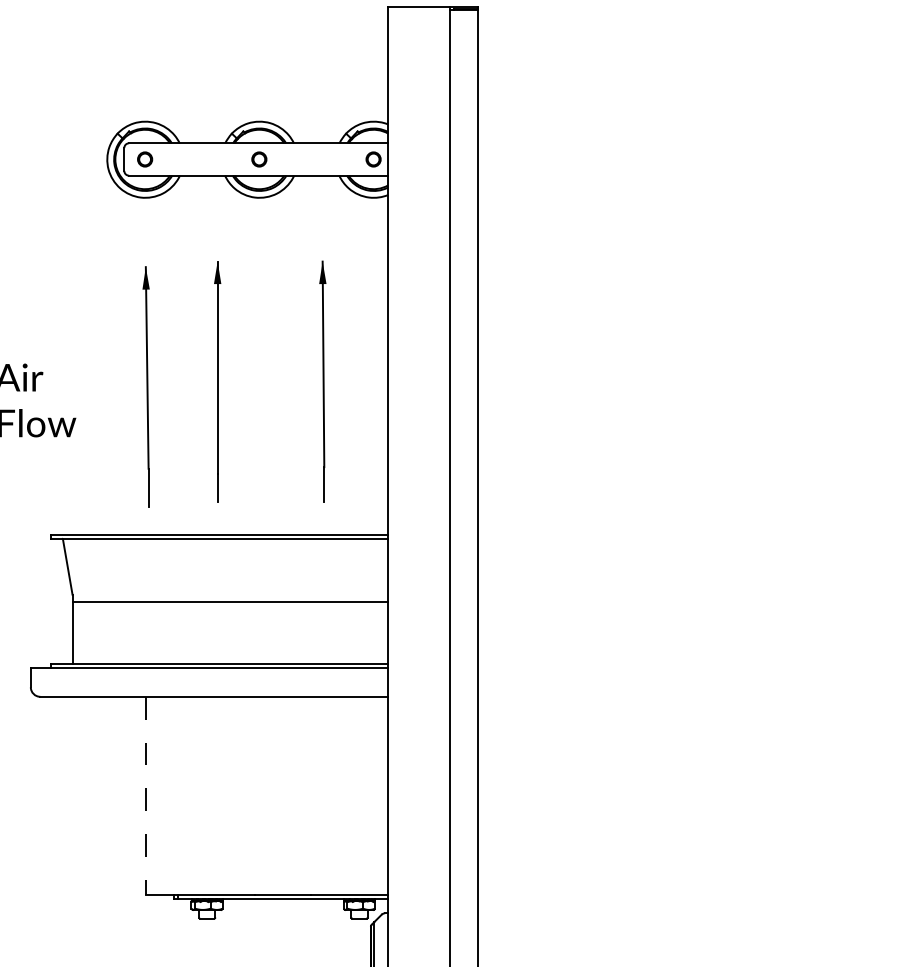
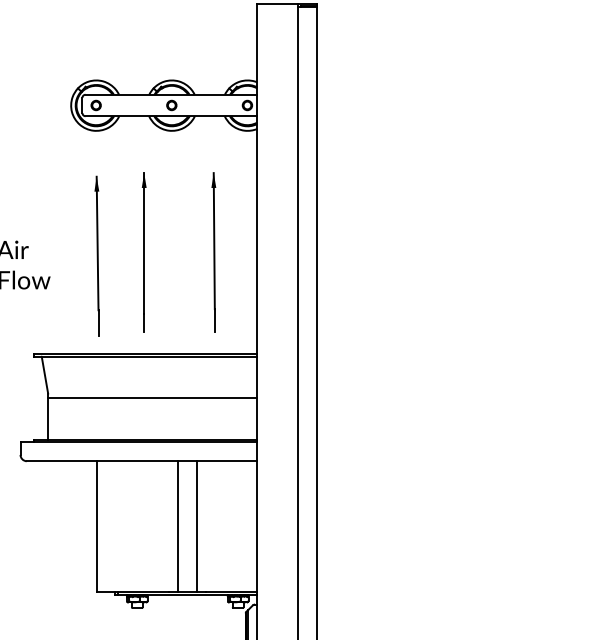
line: (269, 795) -> (178, 526), added
line: (298, 795) -> (197, 526), added
line: (145, 796) -> (96, 527), dashed -> solid

